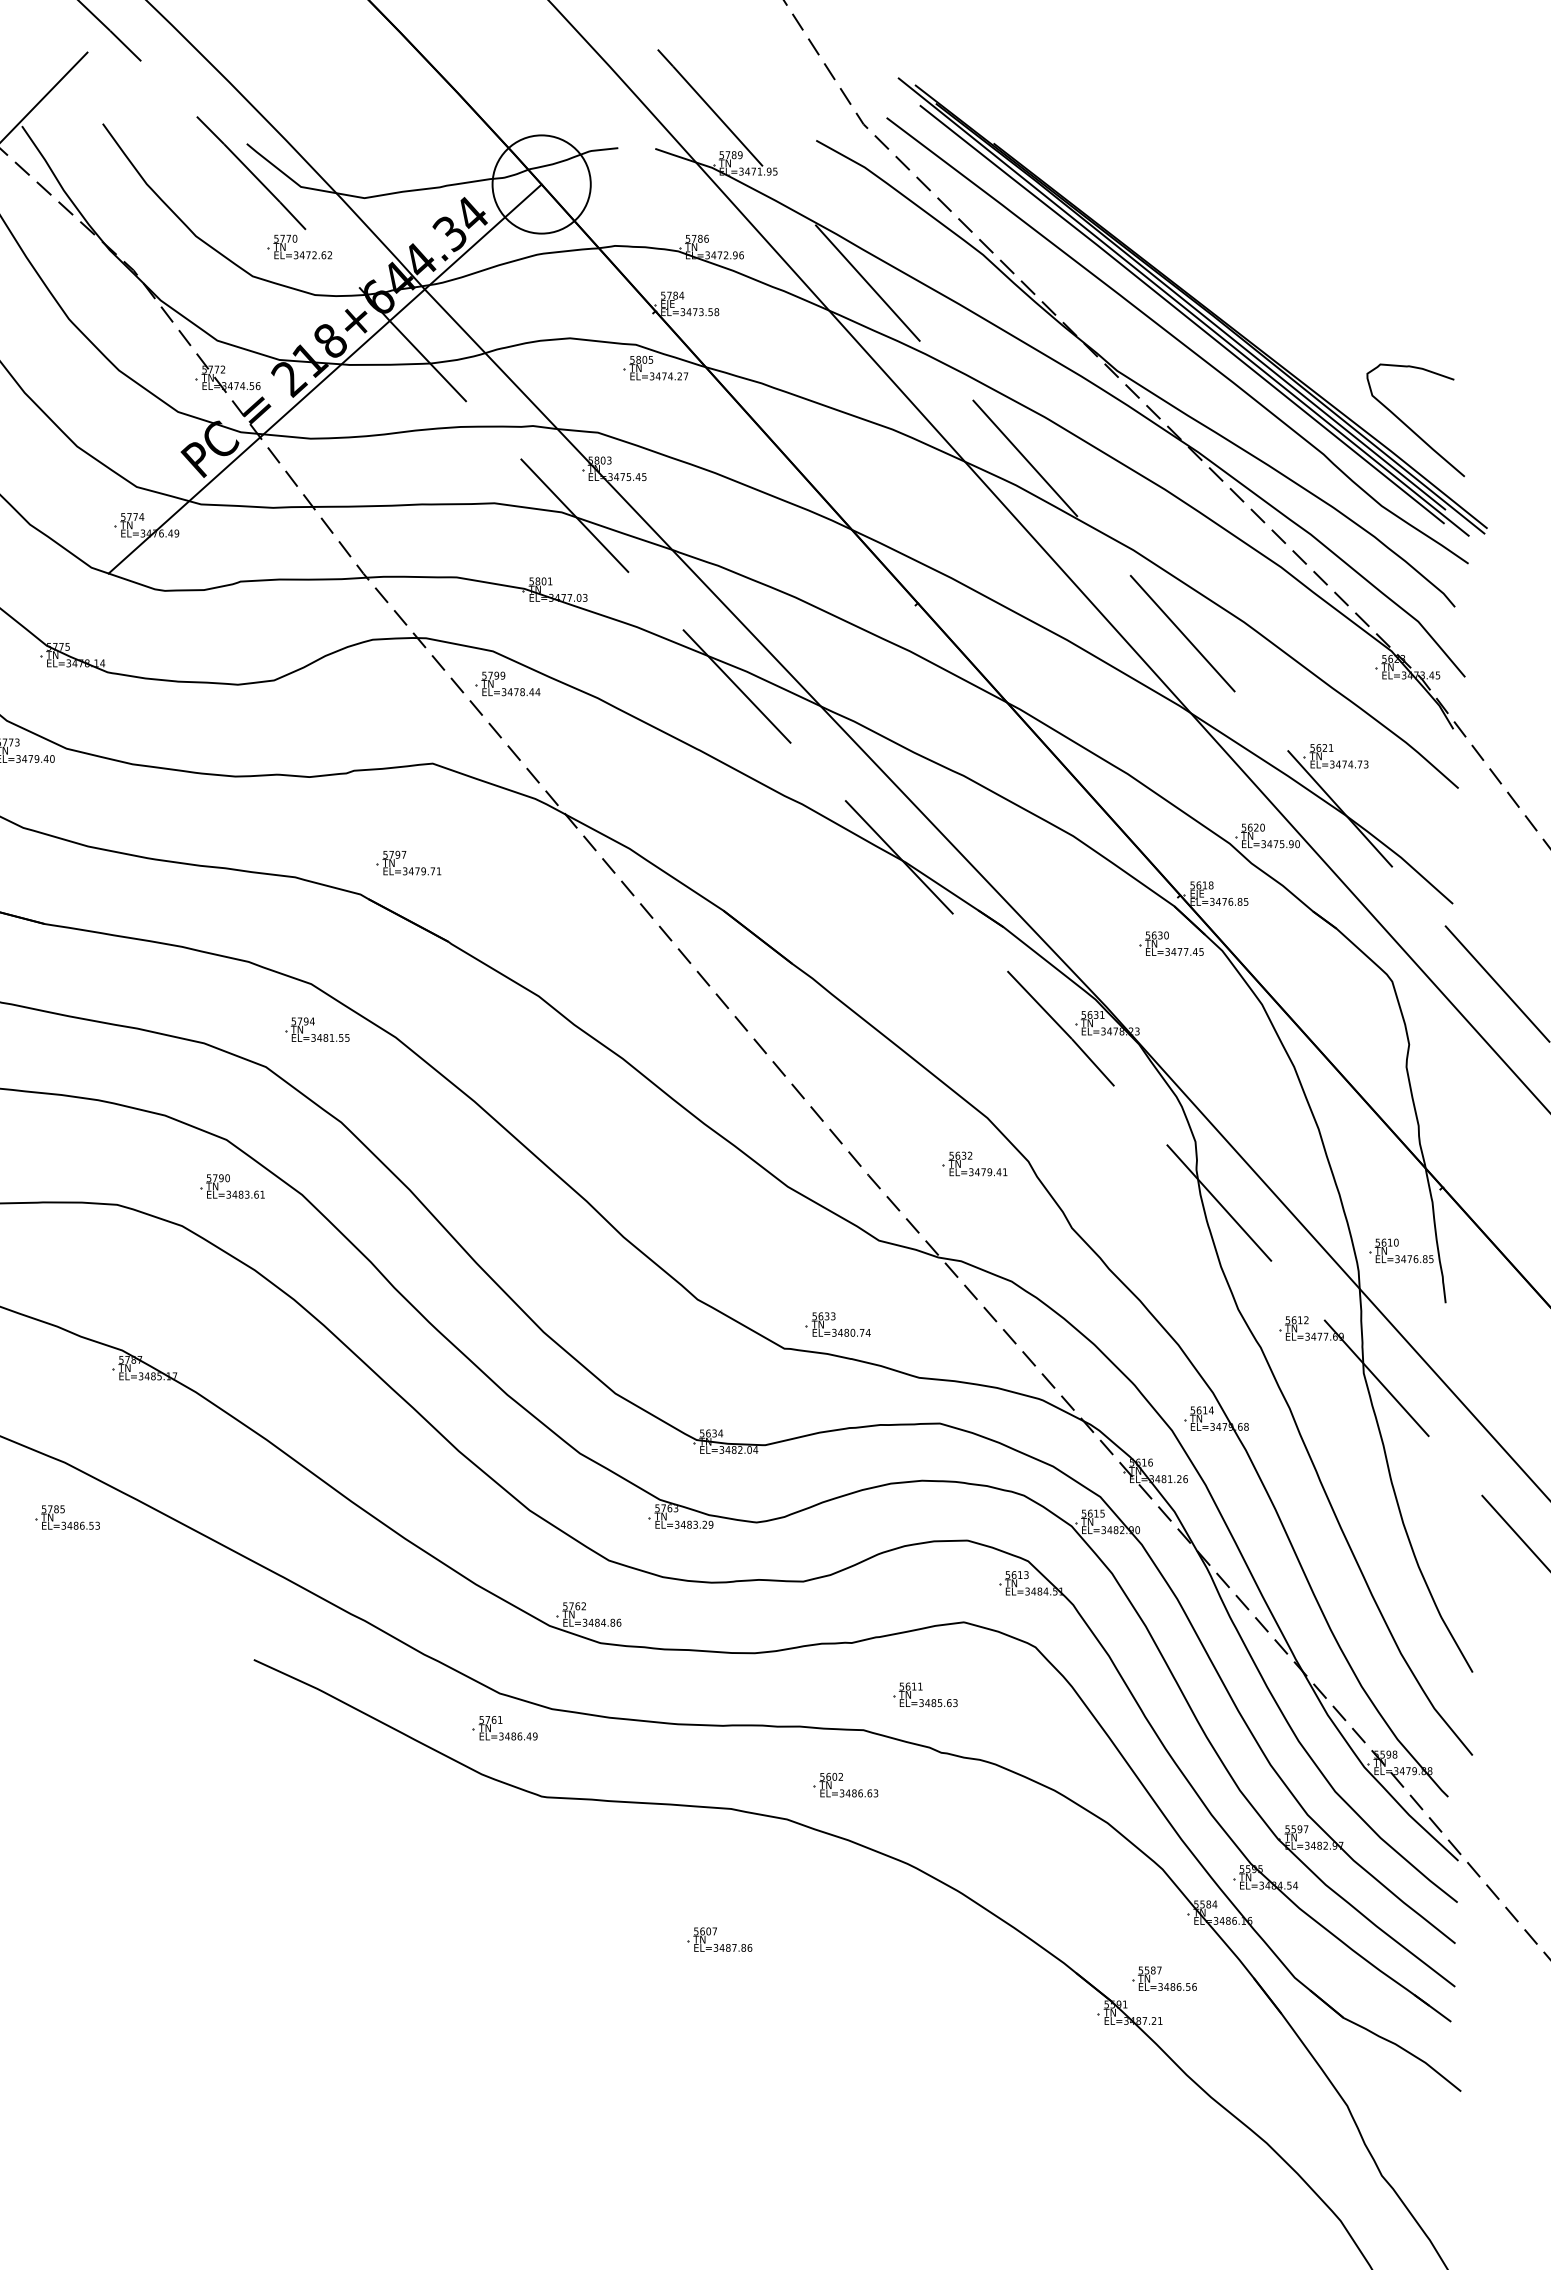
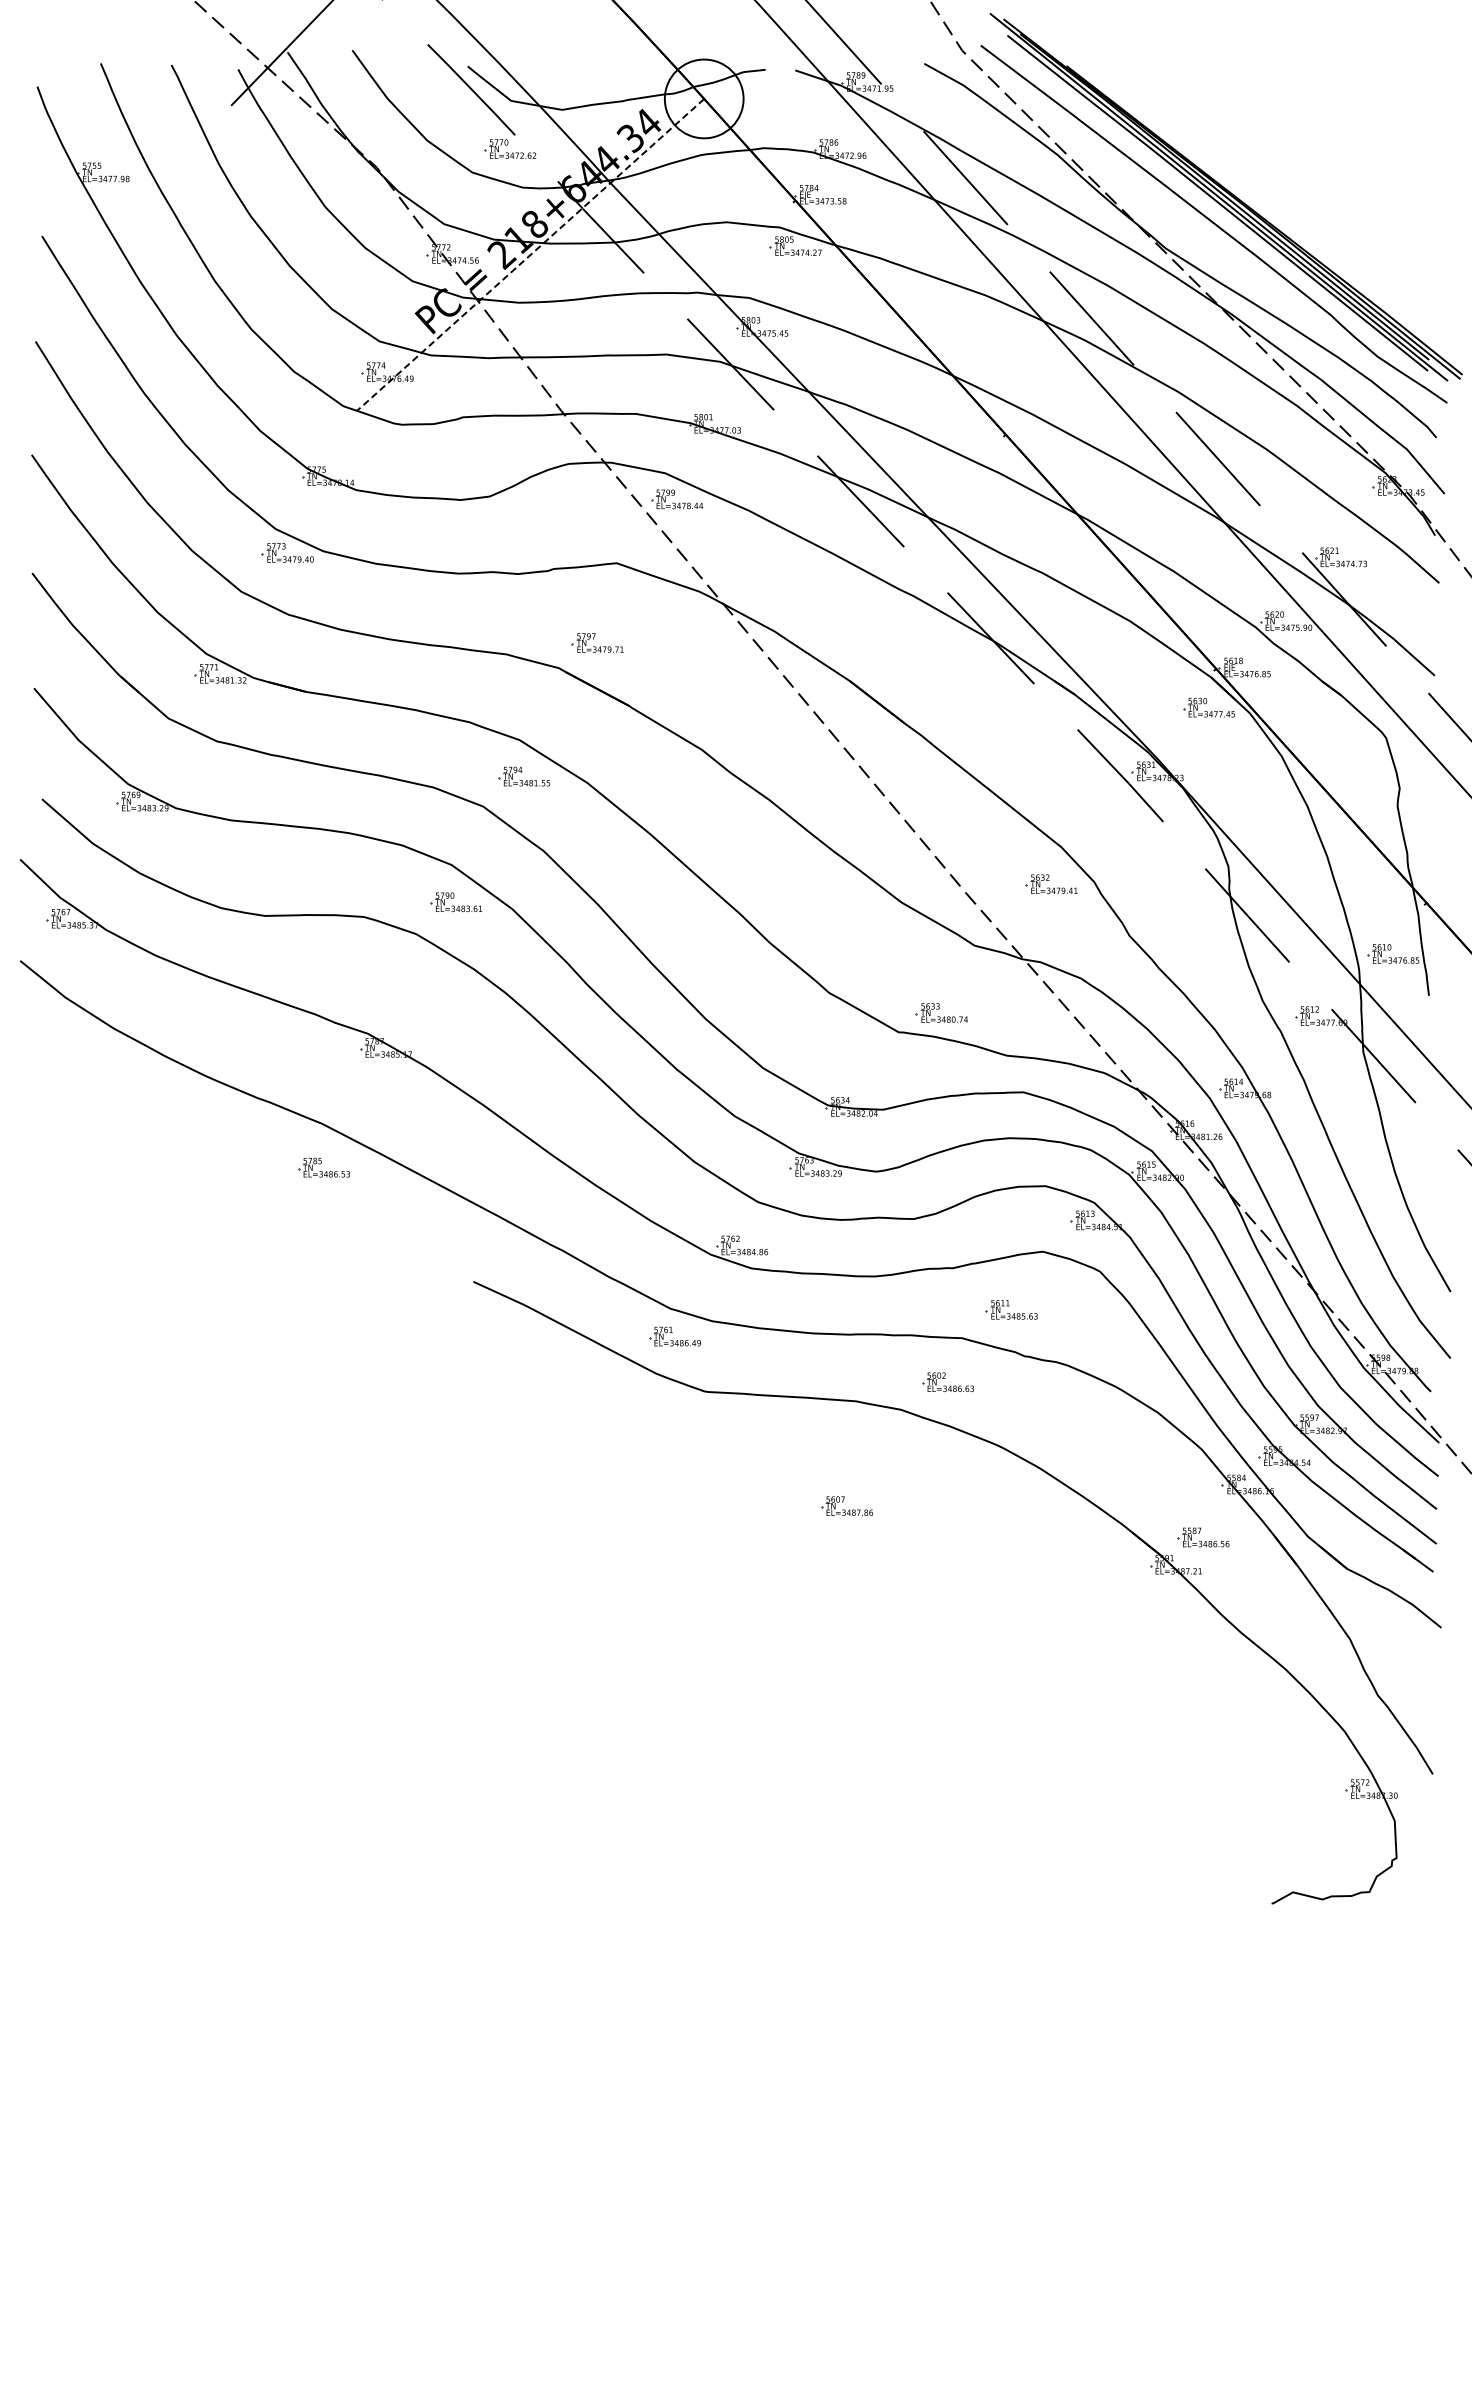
line: (325, 379) -> (530, 255), solid -> dashed
curve: (1408, 425) -> (1399, 292), removed

